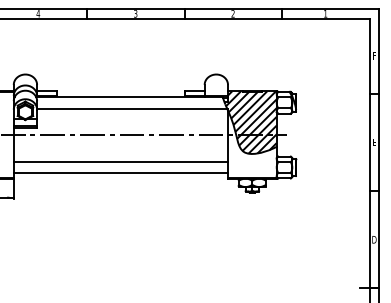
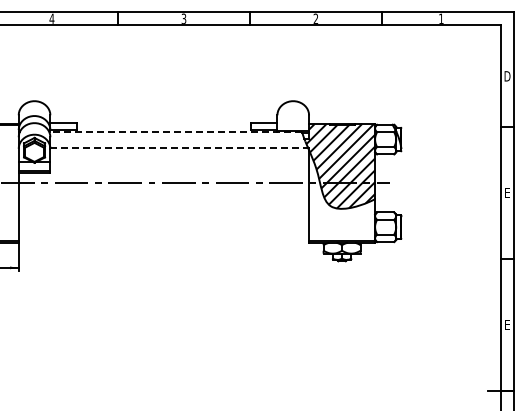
text: (374, 56) -> (507, 76), F -> D
line: (129, 96) -> (175, 131), solid -> dashed
line: (132, 108) -> (179, 147), solid -> dashed
line: (120, 161) -> (163, 219), removed
line: (120, 173) -> (163, 235), removed
text: (374, 240) -> (507, 325), D -> E

